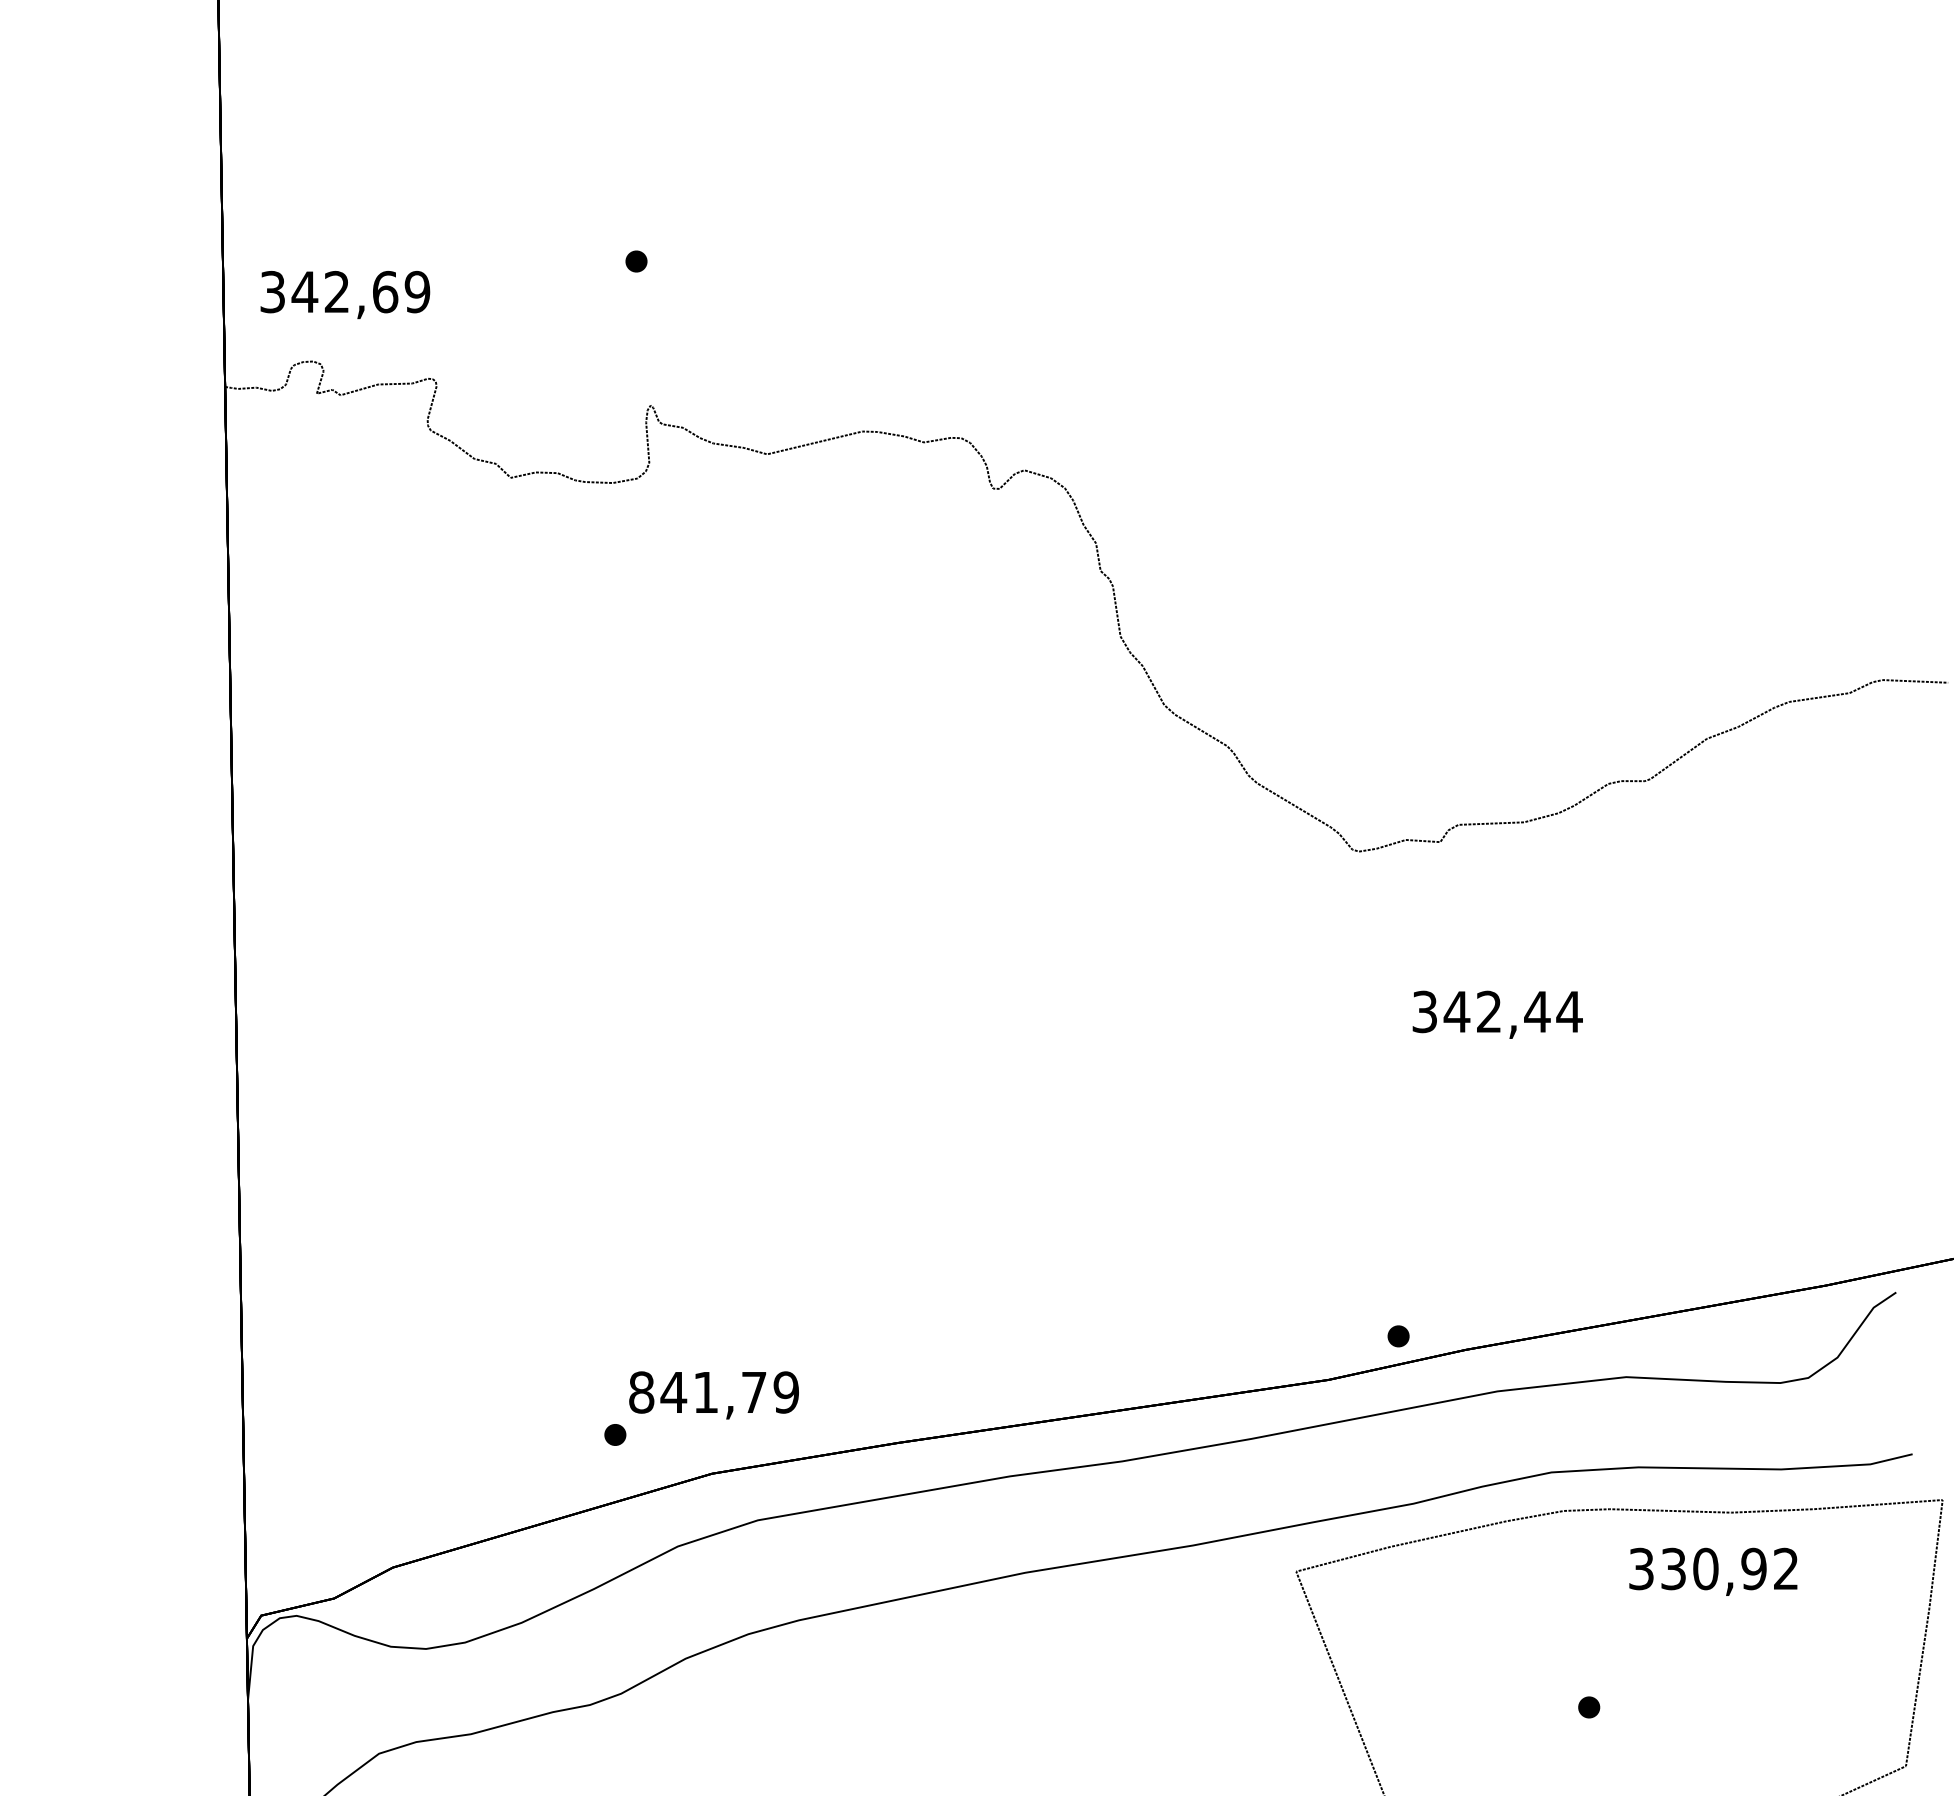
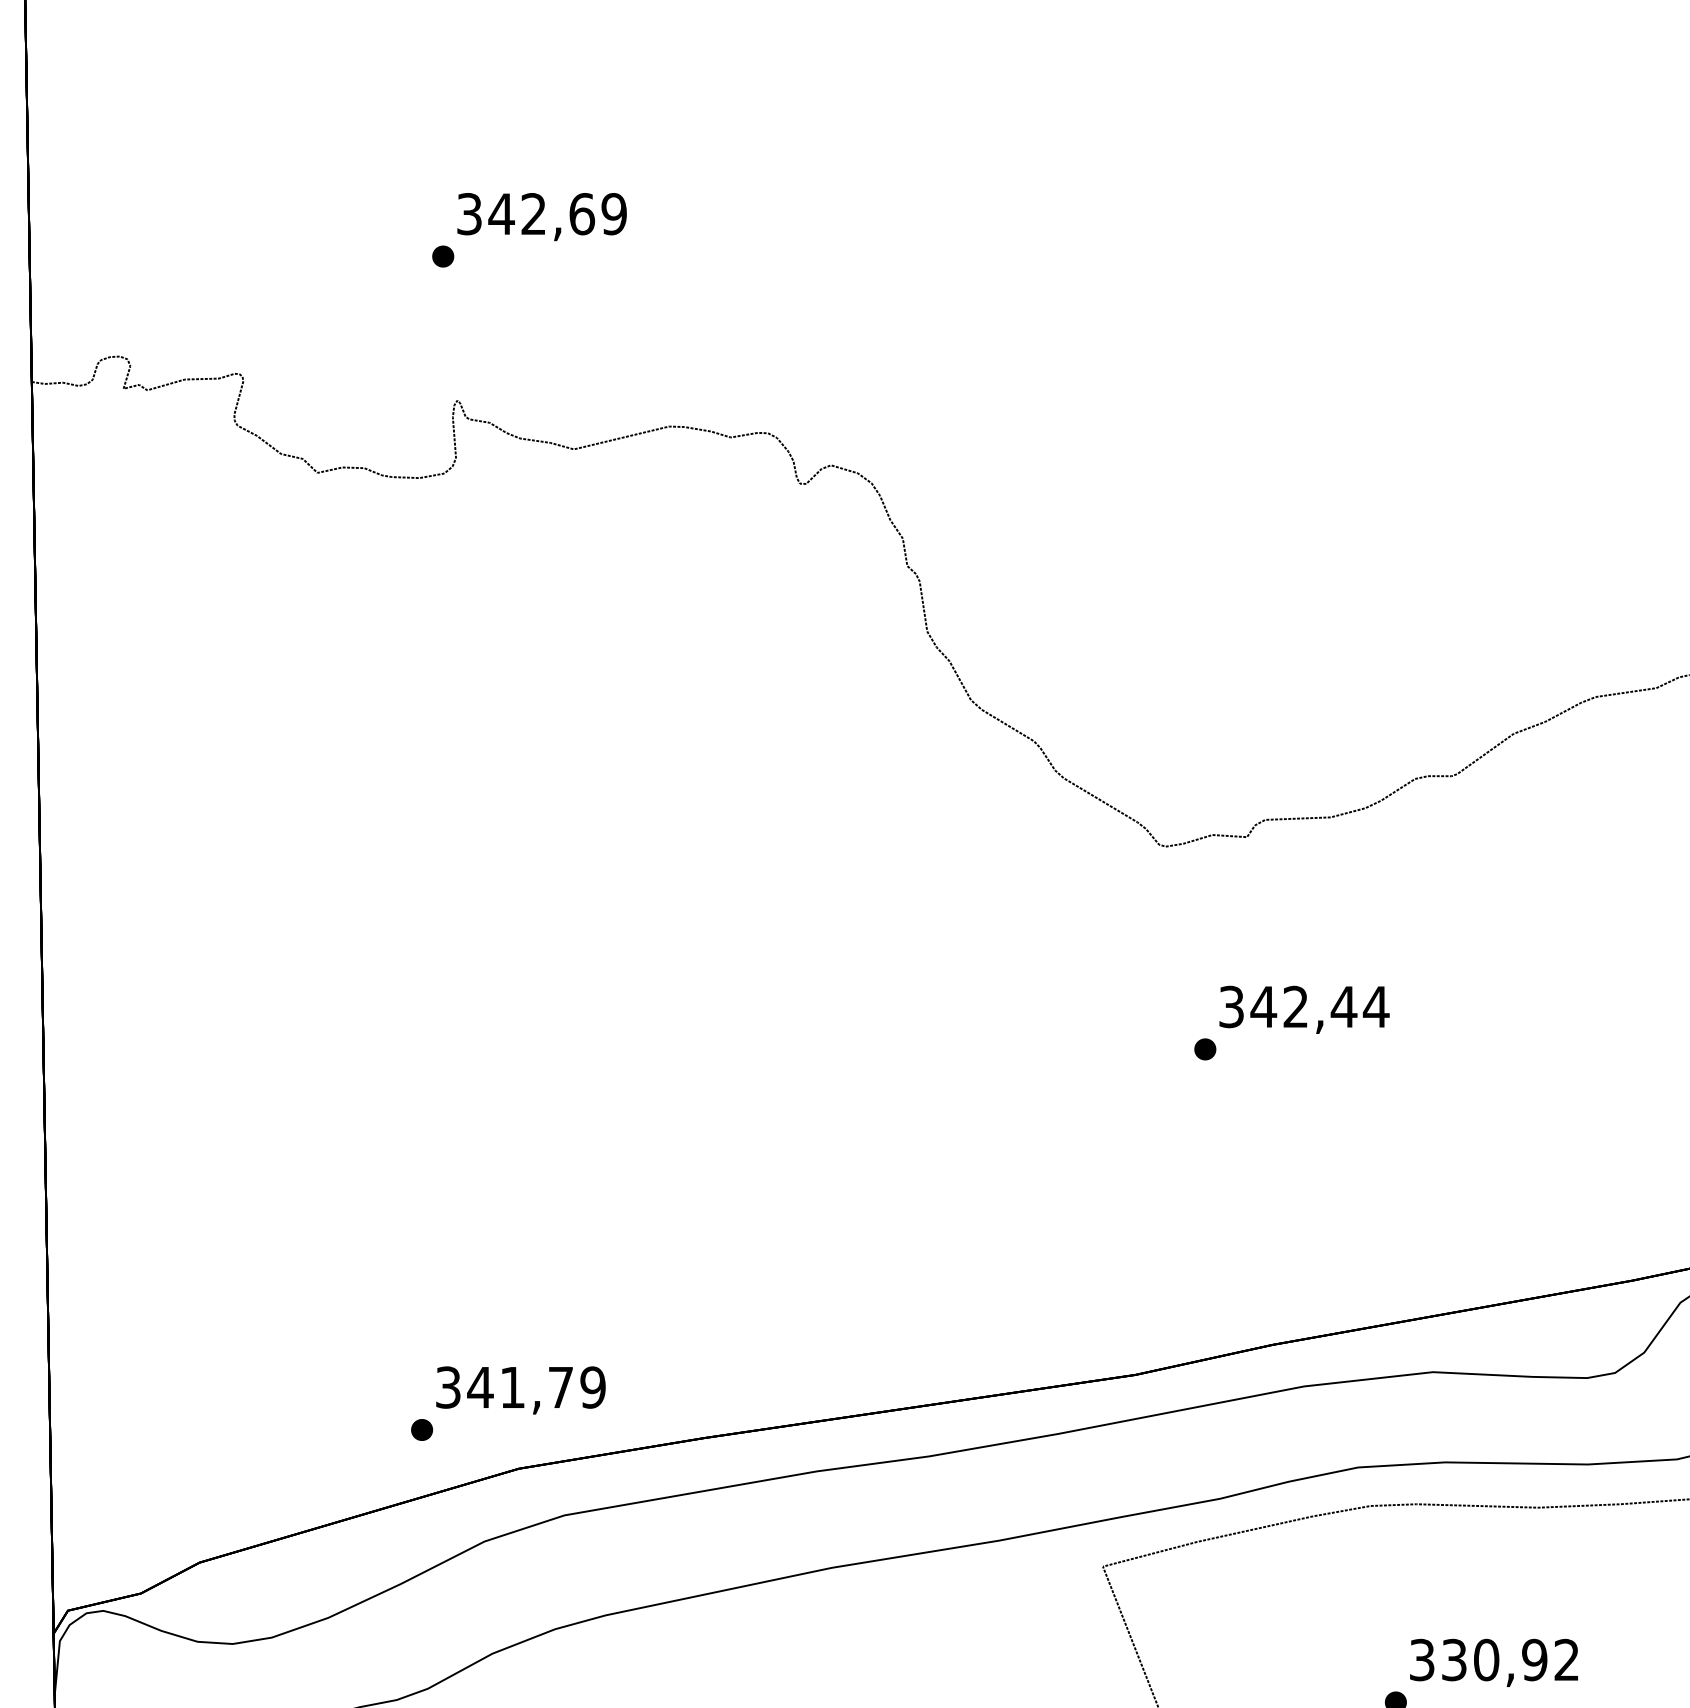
text: (345, 295) -> (542, 217), moved
part: (1398, 1336) -> (1205, 1049), moved
text: (641, 1392) -> (448, 1387), 841,79 -> 341,79
text: (1713, 1571) -> (1494, 1662), moved

